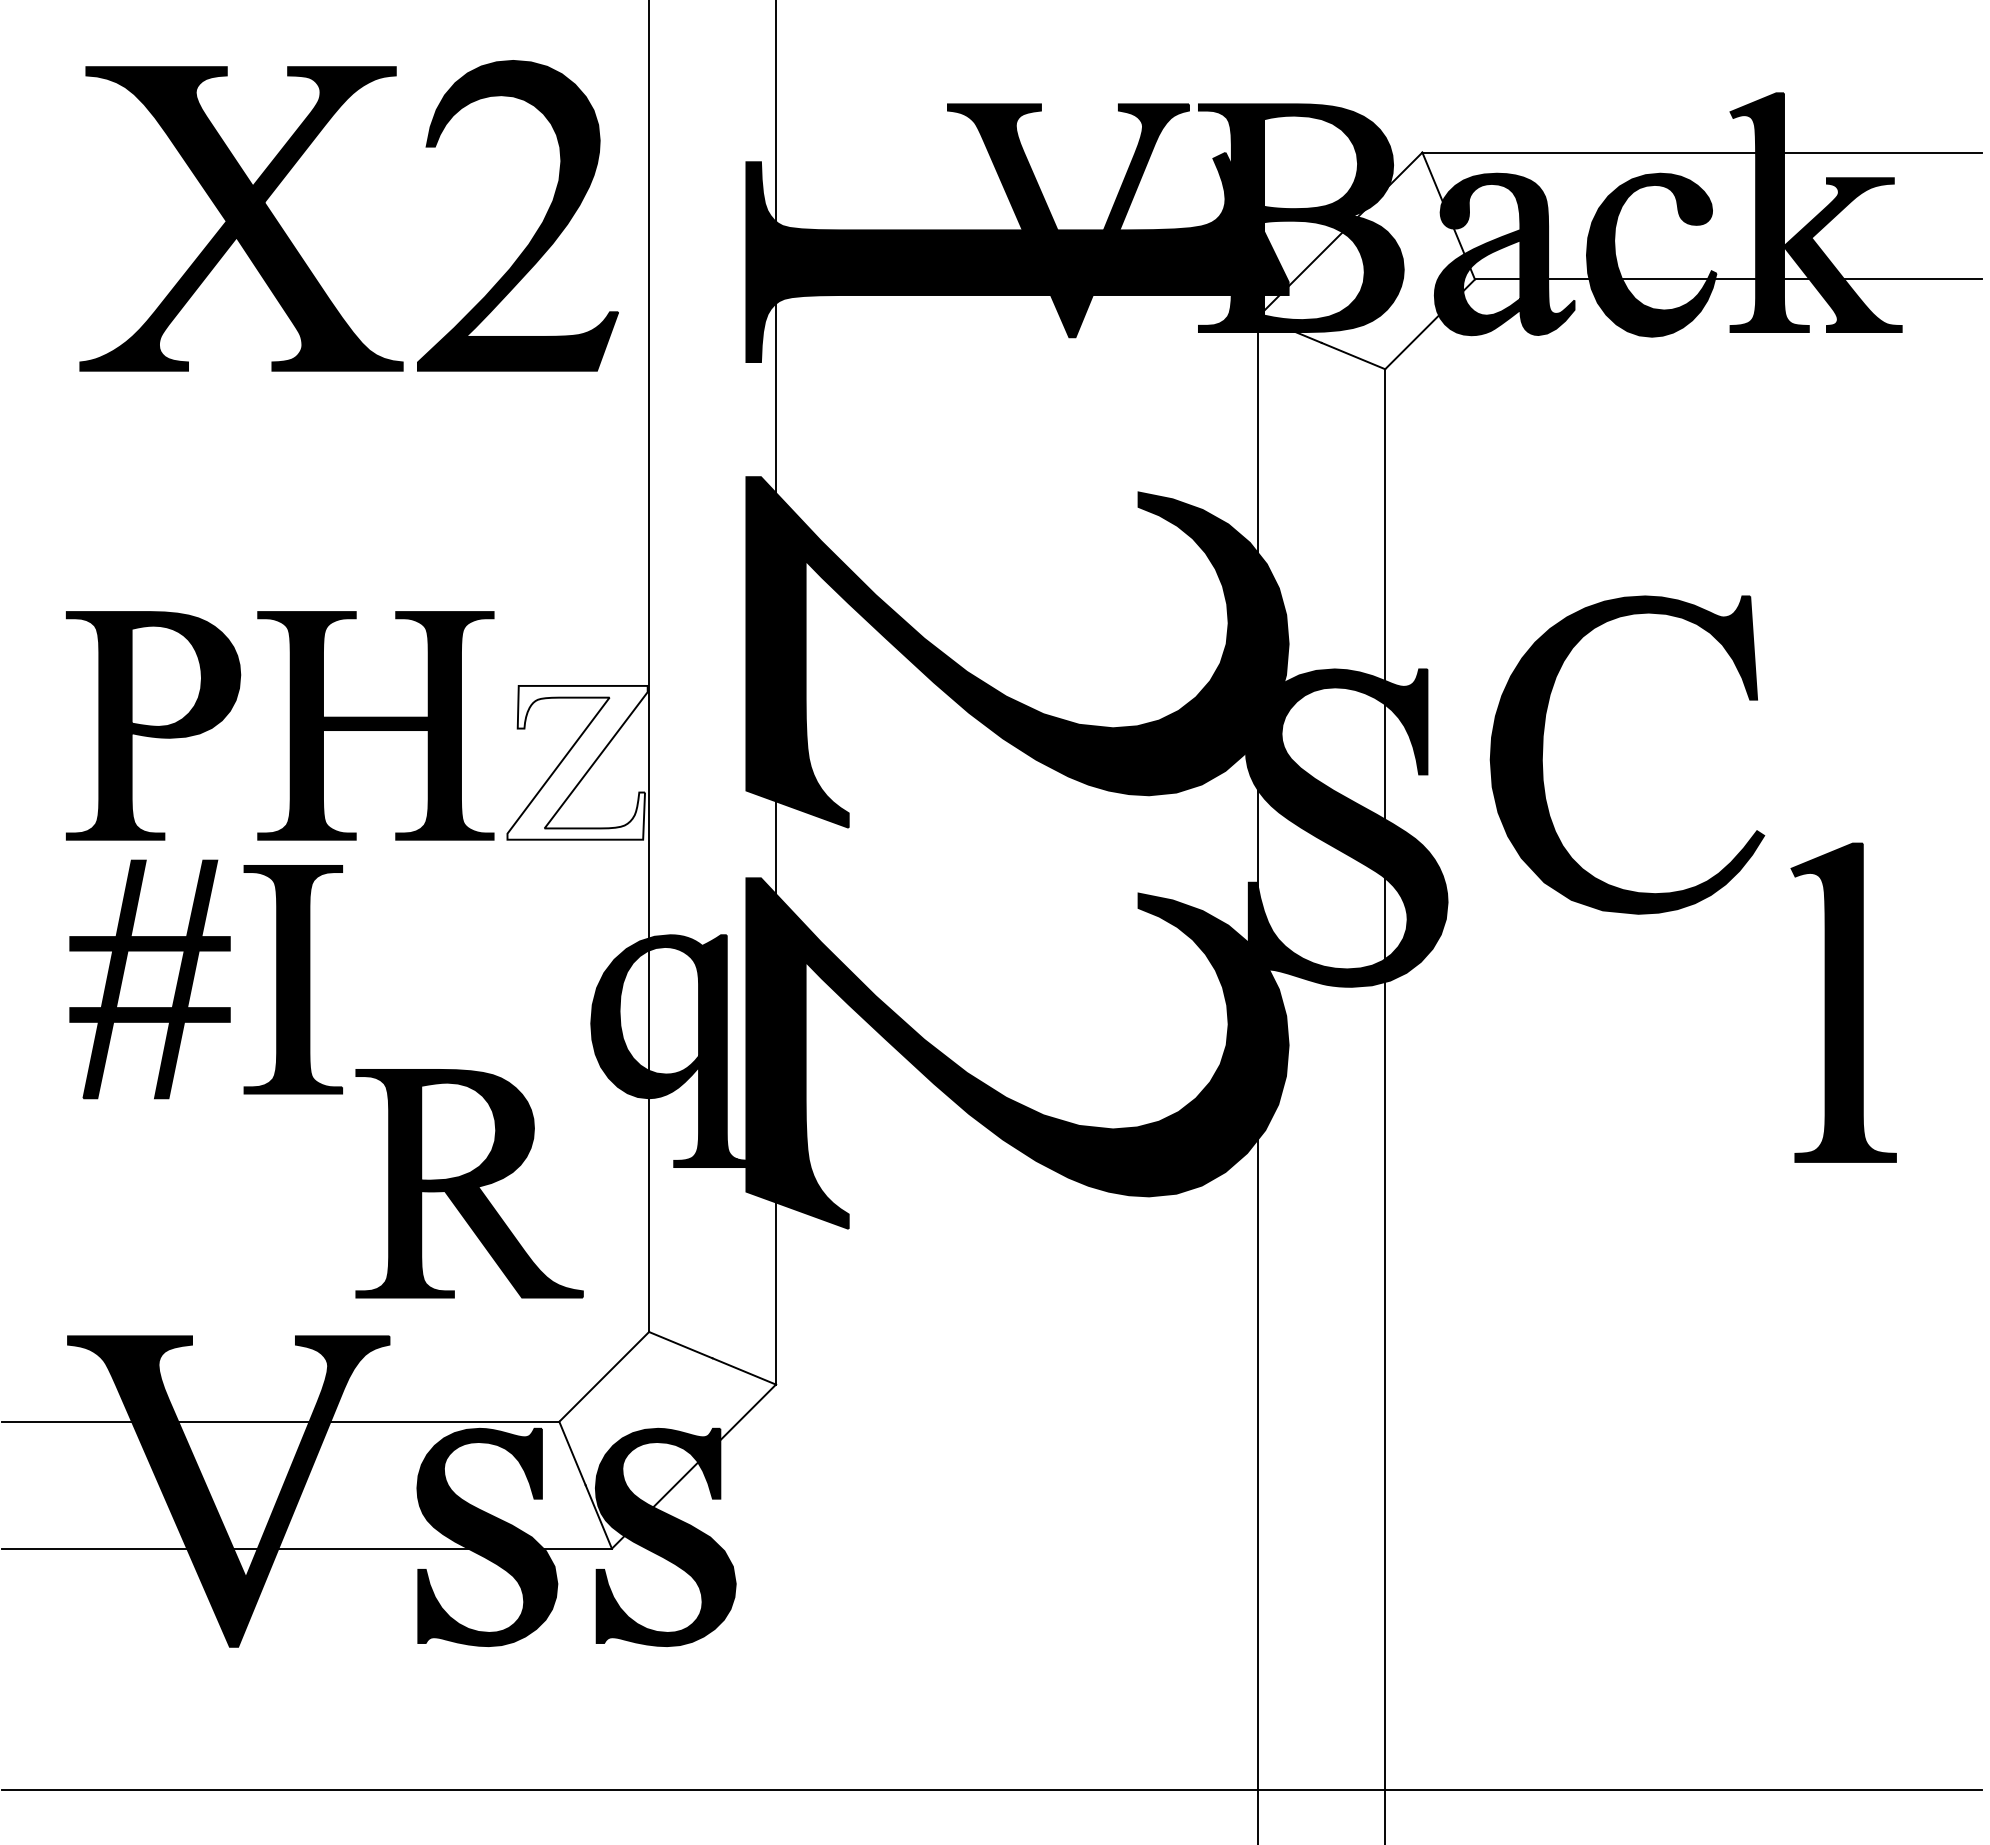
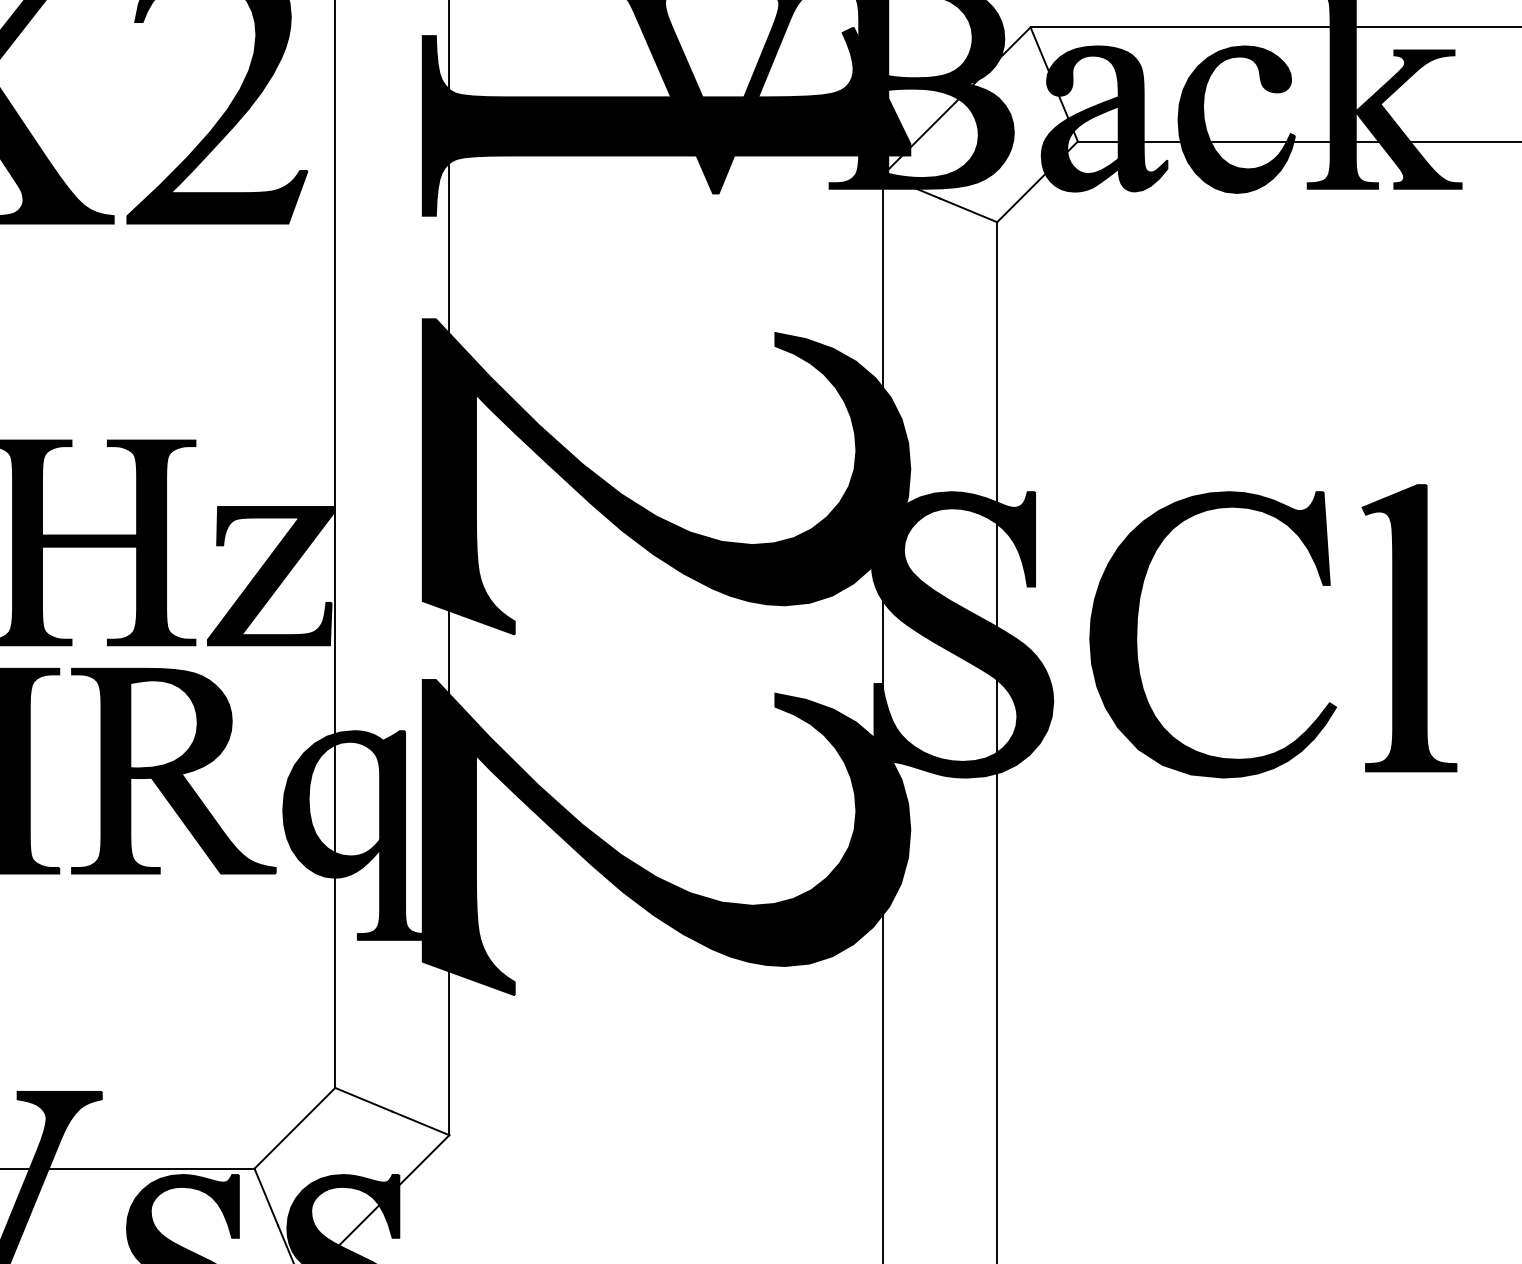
part: (1543, 750) -> (1137, 630), moved
fill: (577, 762) -> (270, 575), added
part: (1843, 1002) -> (1409, 627), moved
part: (469, 1183) -> (173, 770), moved

